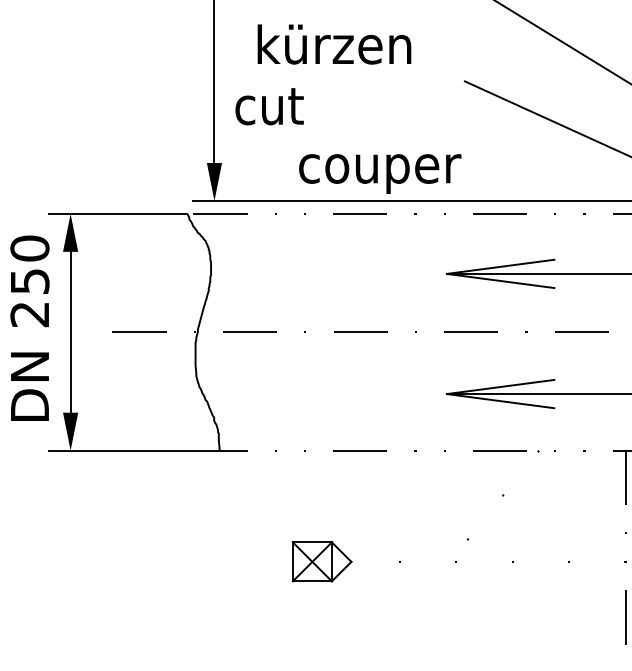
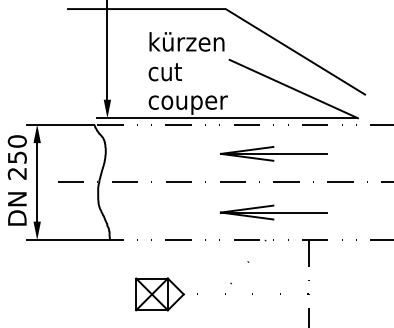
text: (333, 43) -> (186, 41), moved
text: (267, 107) -> (164, 72), moved
part: (321, 561) -> (159, 294), size x1.67

